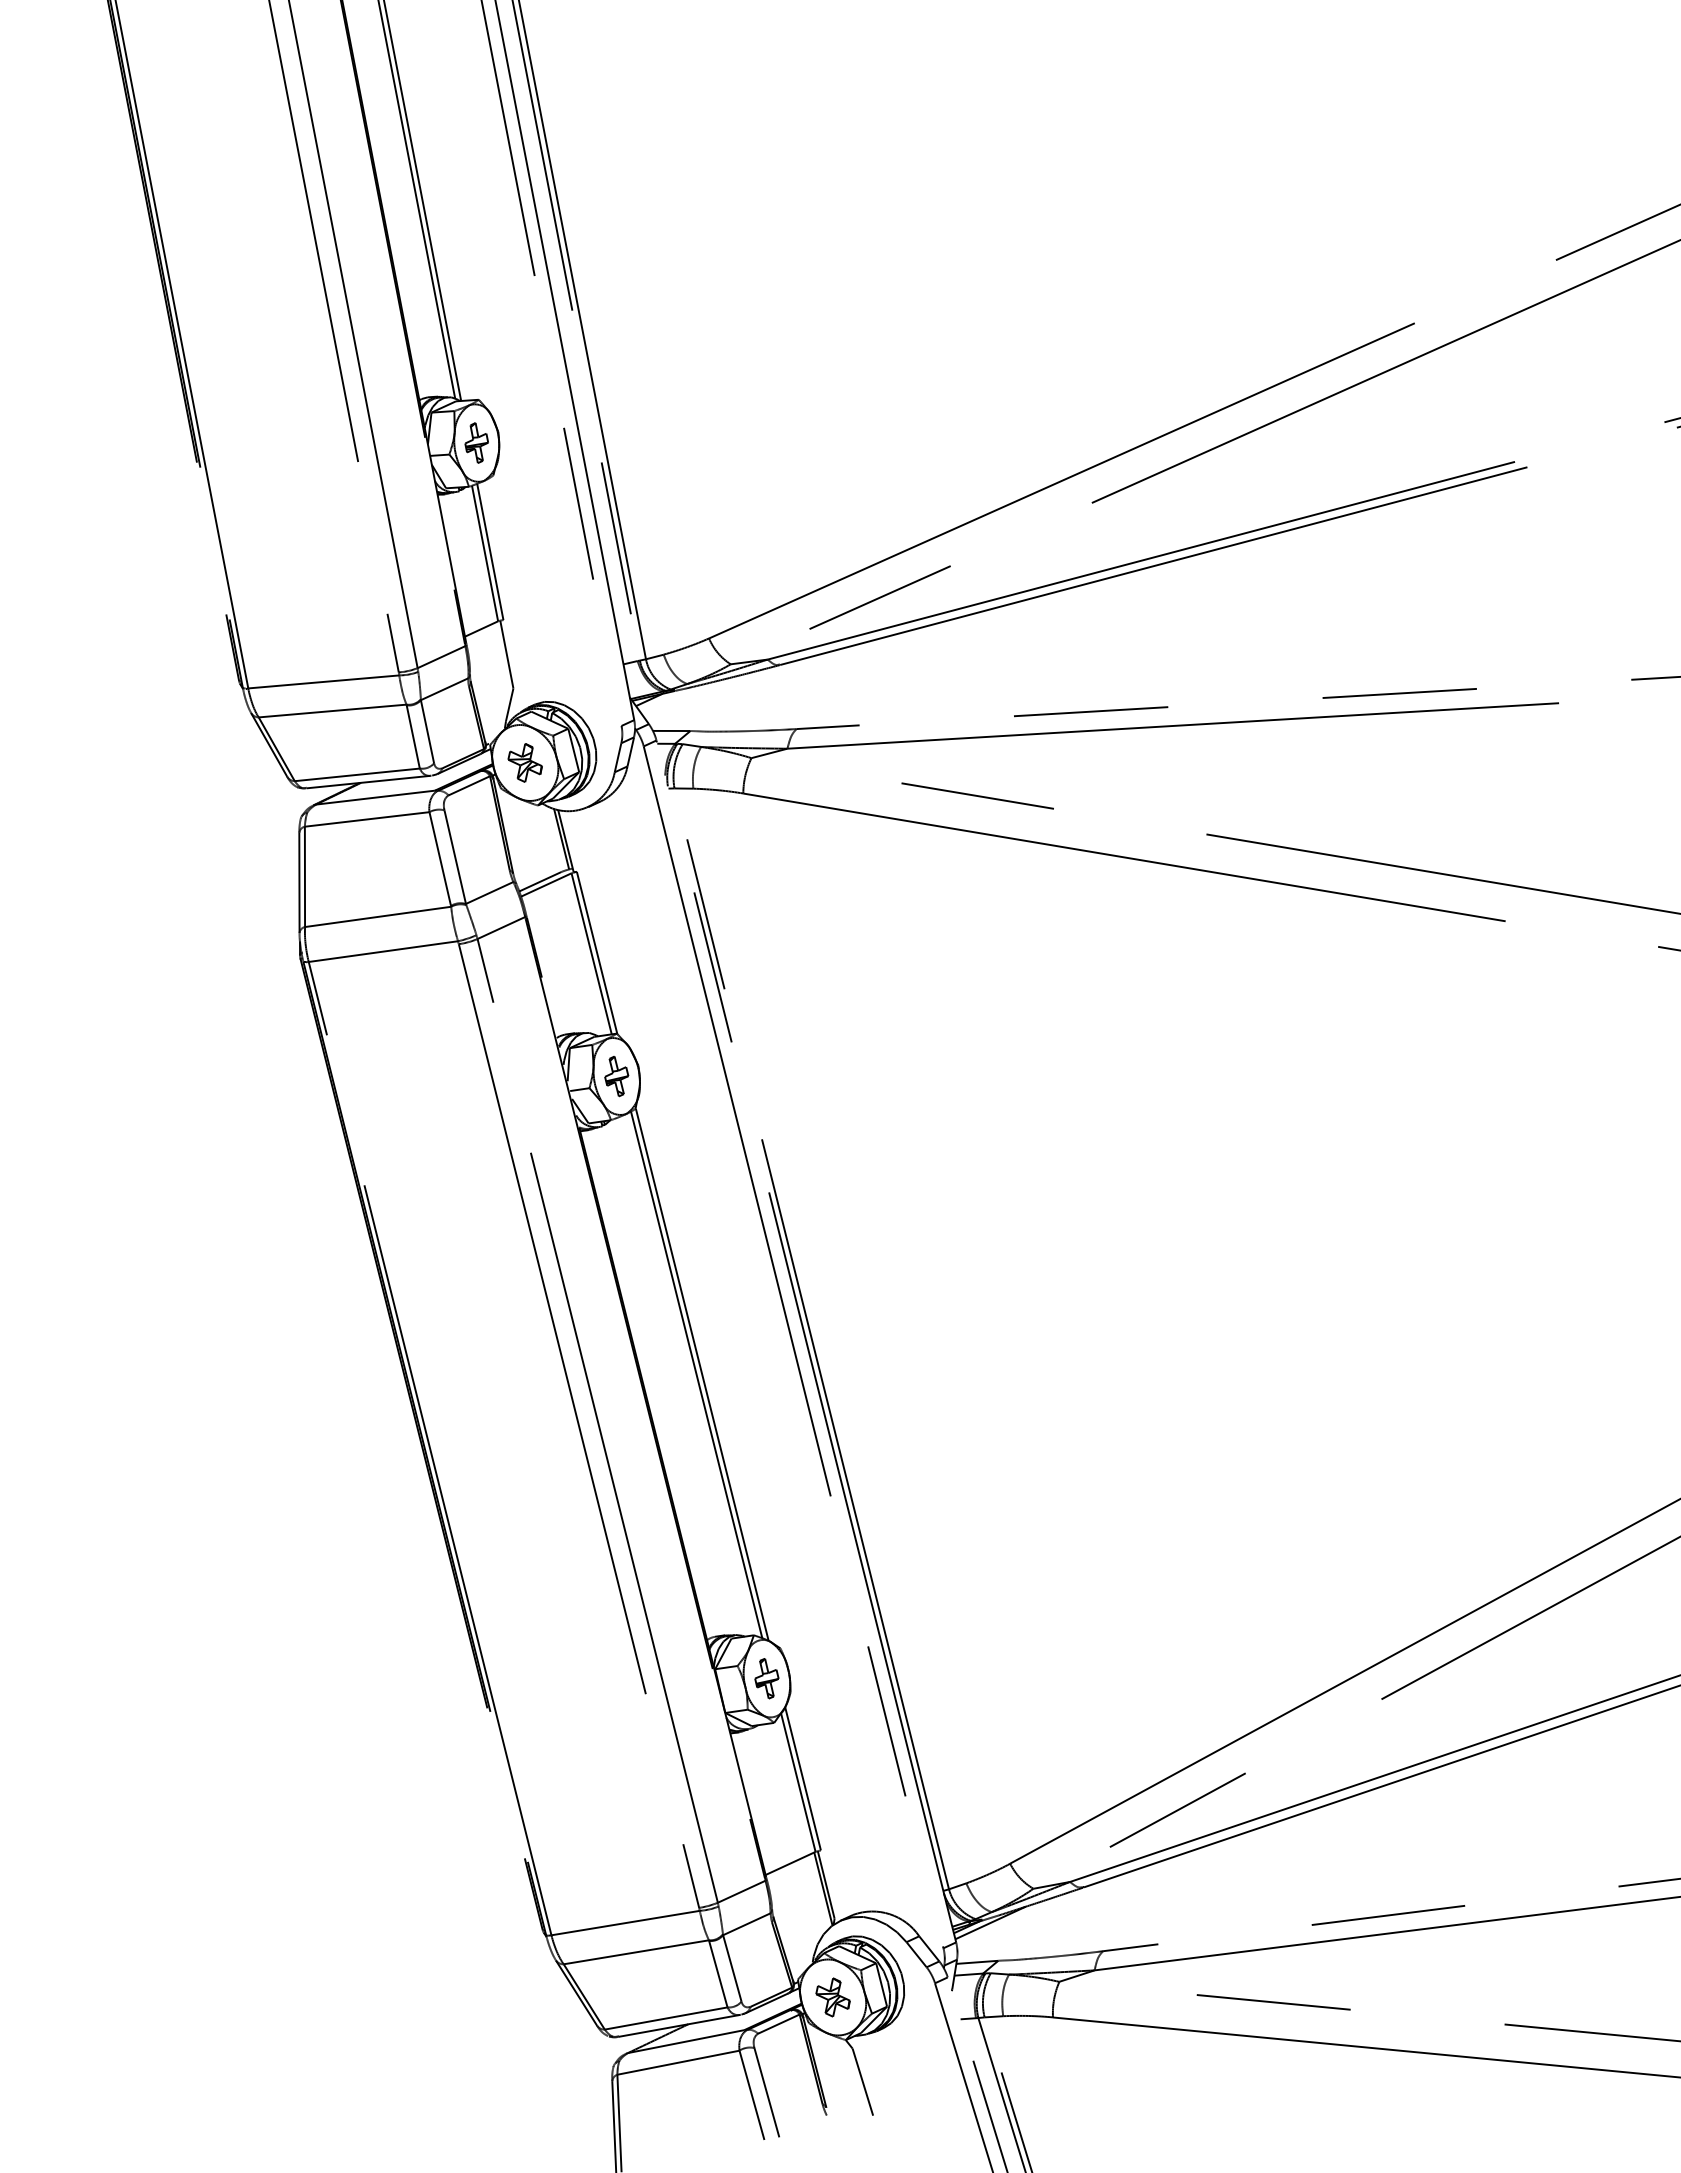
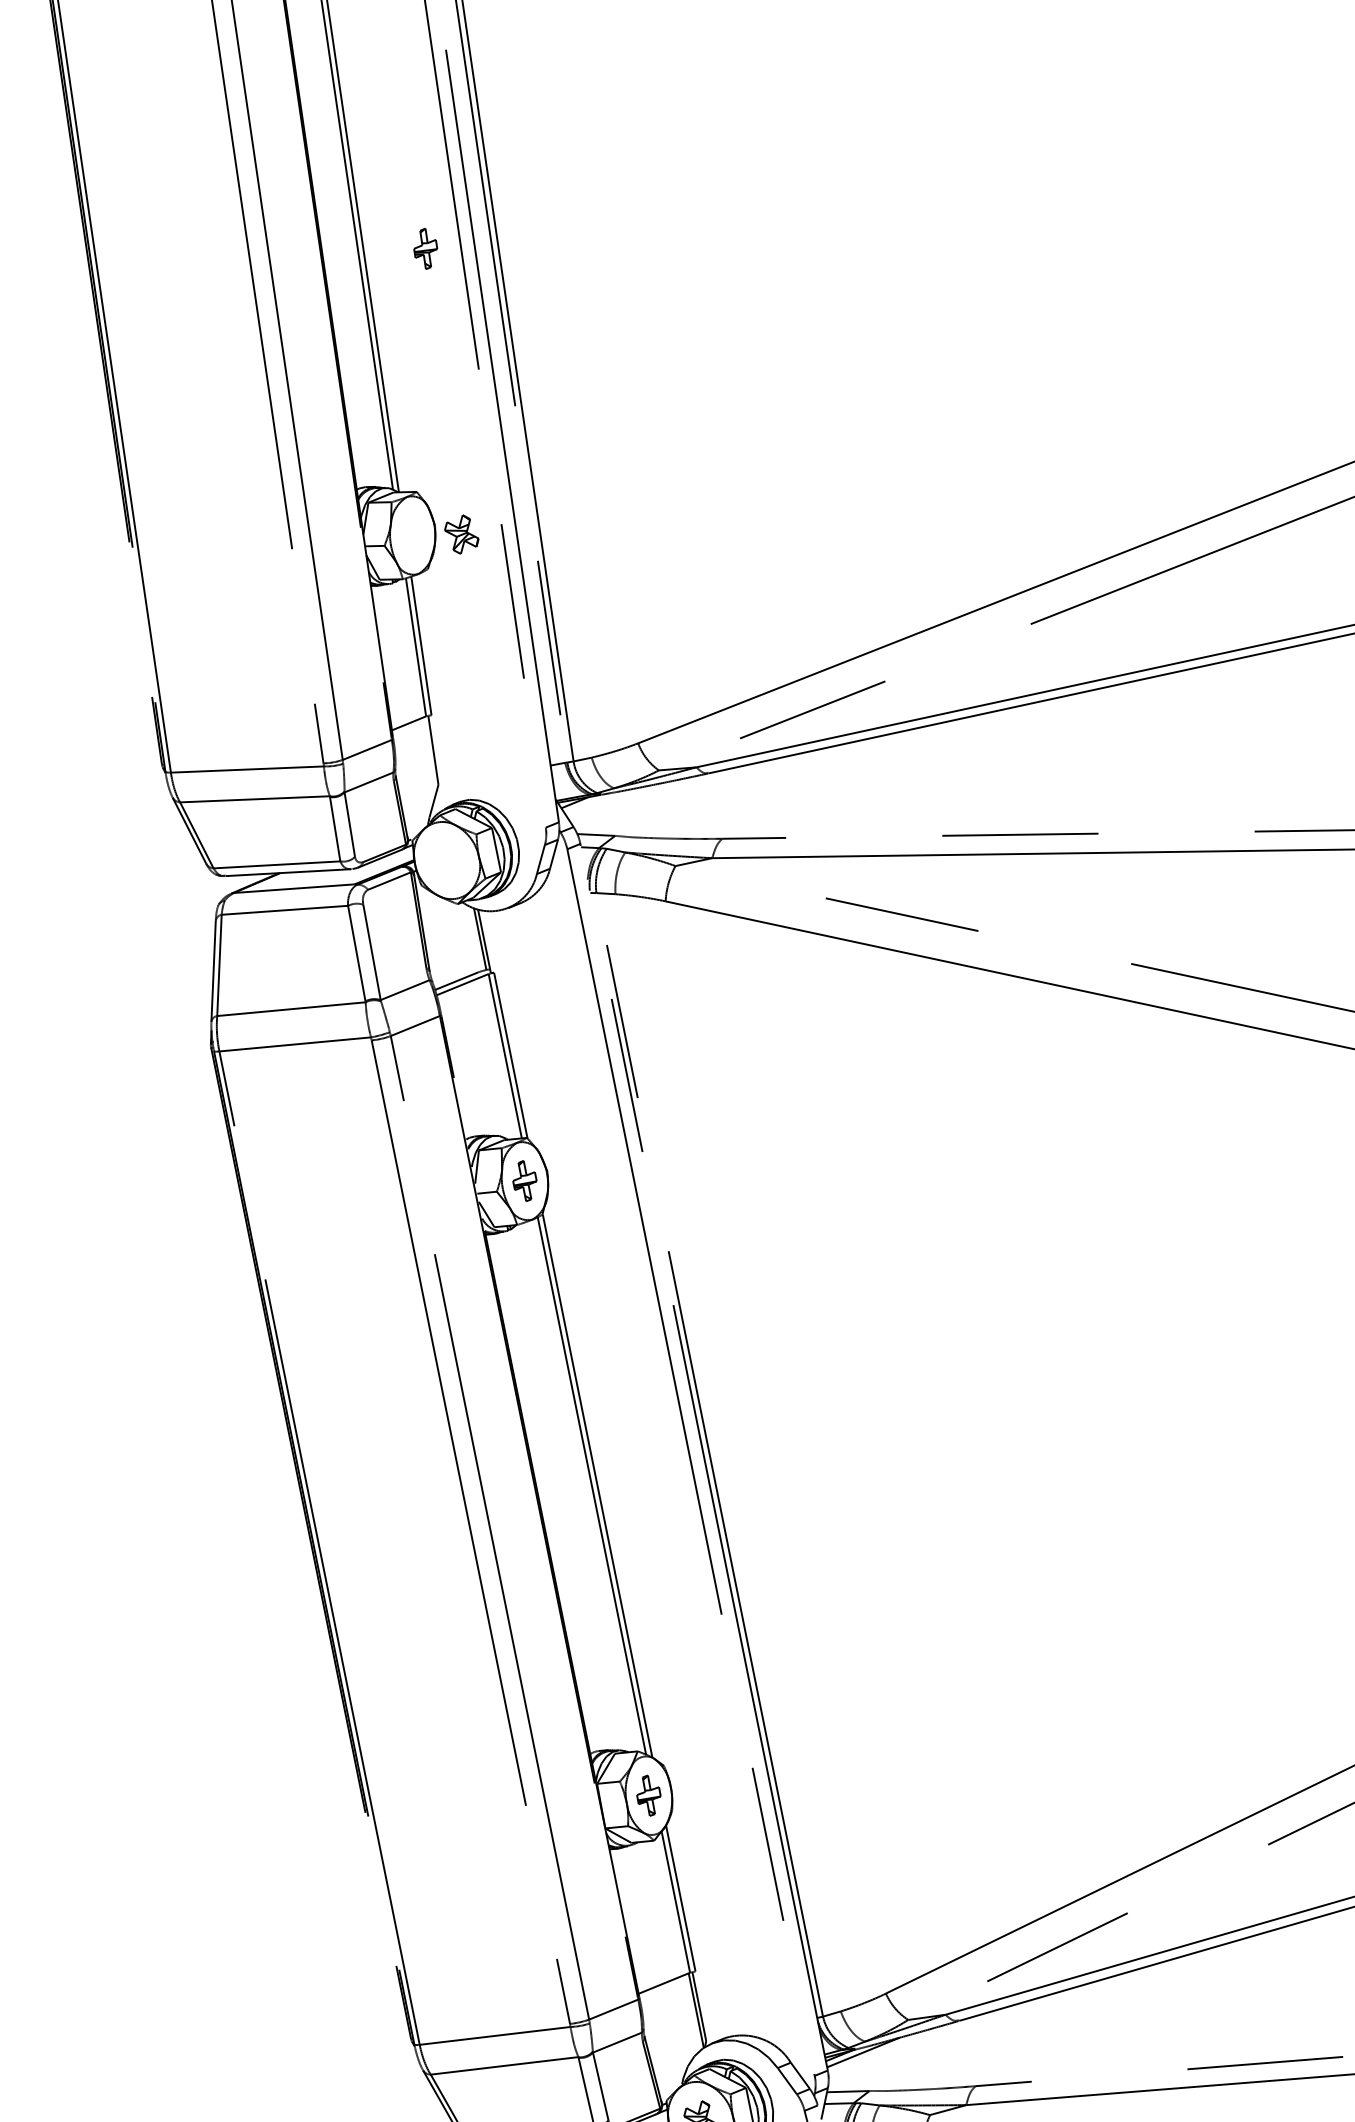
part: (476, 442) -> (425, 248), moved
part: (524, 762) -> (461, 534), moved

